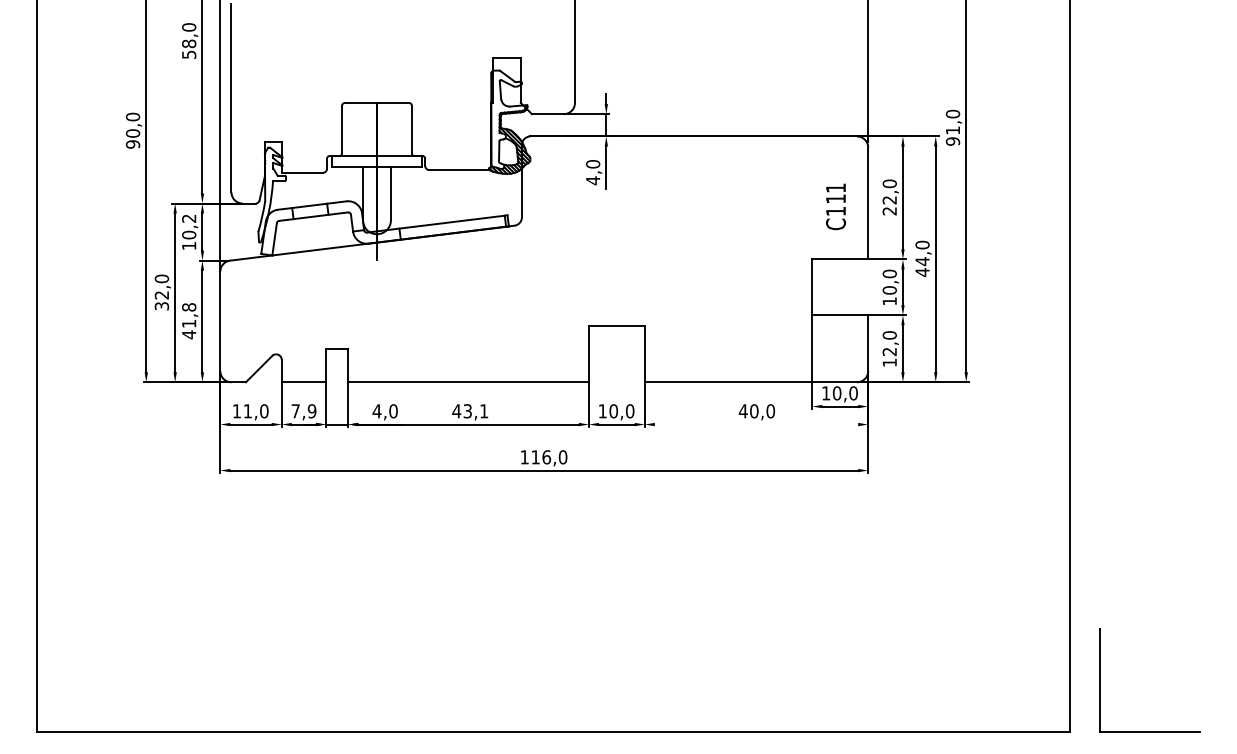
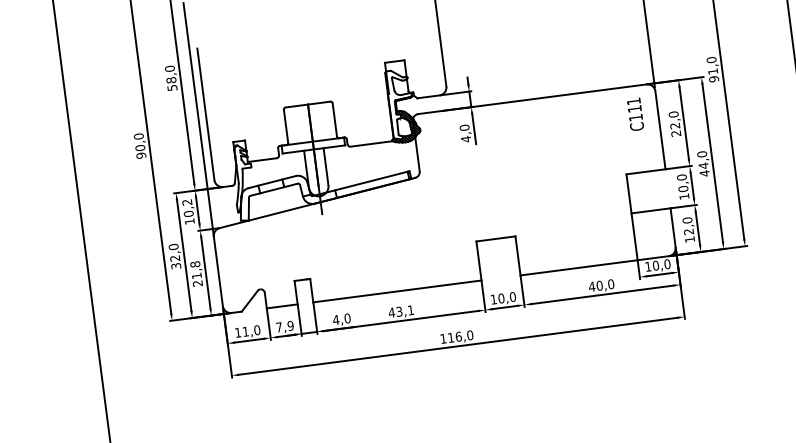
text: (836, 206) -> (635, 114), moved
text: (189, 334) -> (198, 283), 41,8 -> 21,8
line: (756, 424) -> (602, 294), added

